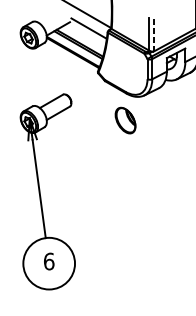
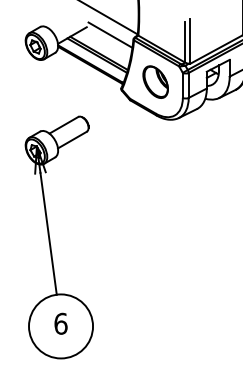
line: (153, 32) -> (190, 40), dashed -> solid
part: (125, 120) -> (155, 81), moved

